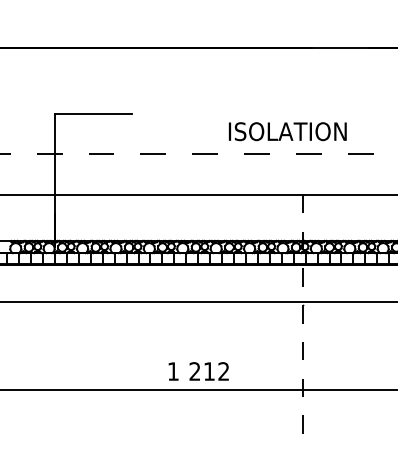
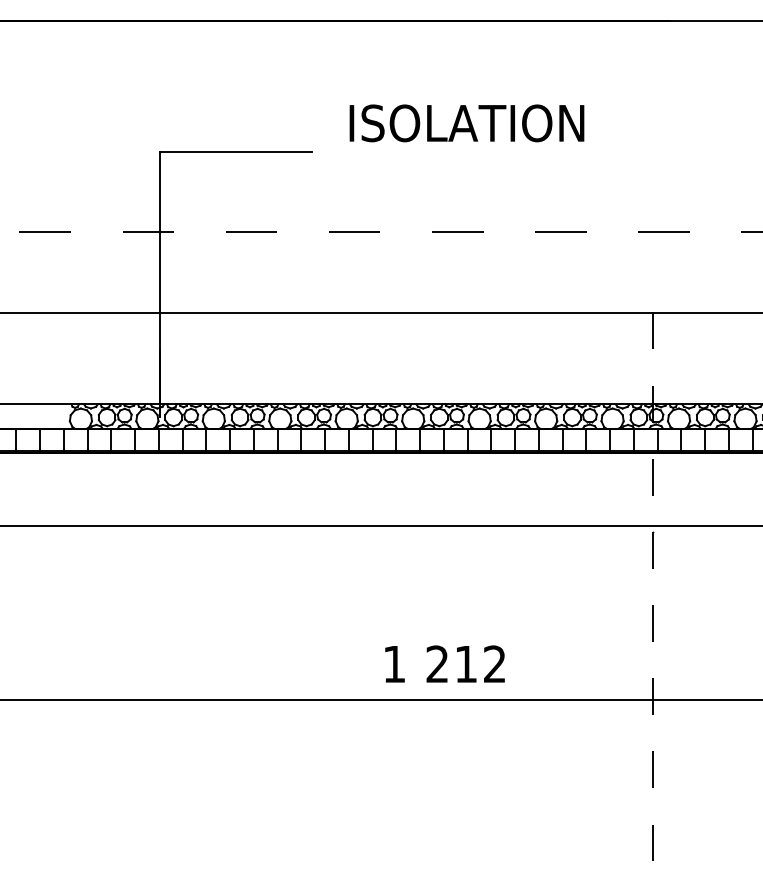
text: (287, 131) -> (466, 123), moved

